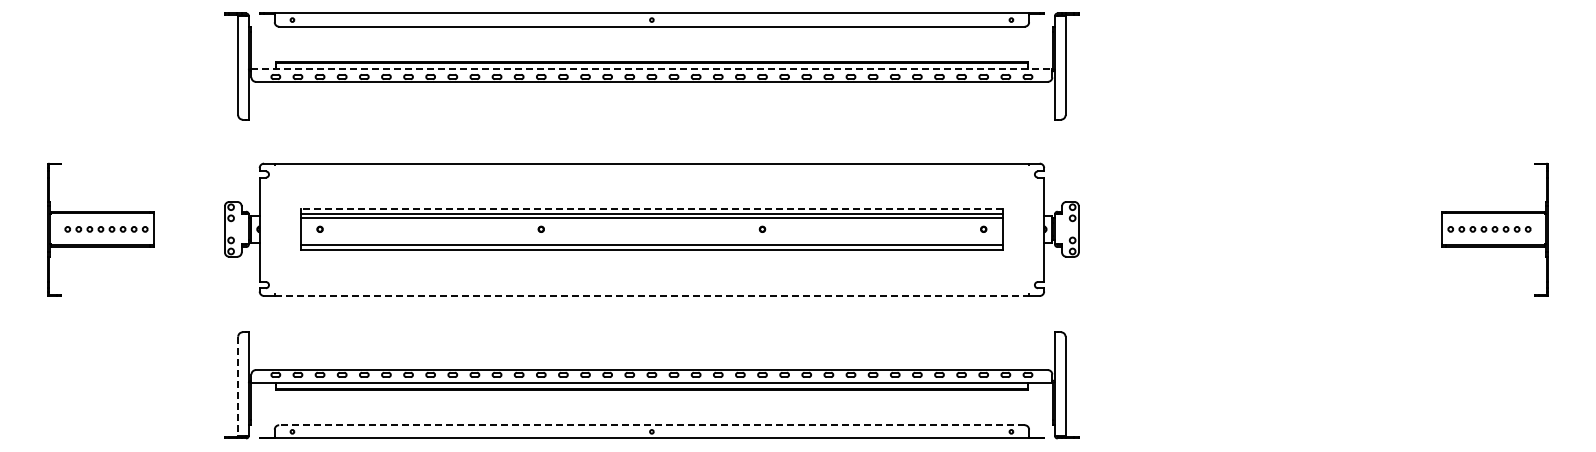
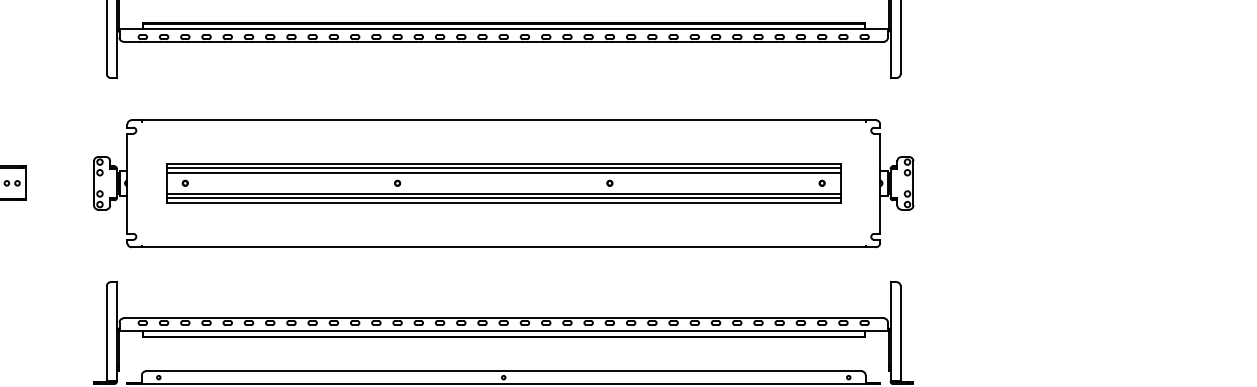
line: (652, 68) -> (504, 28), dashed -> solid
line: (651, 209) -> (503, 164), dashed -> solid
line: (651, 240) -> (503, 194), added
line: (652, 296) -> (504, 247), dashed -> solid
line: (238, 386) -> (107, 334), dashed -> solid
line: (651, 425) -> (503, 371), dashed -> solid

